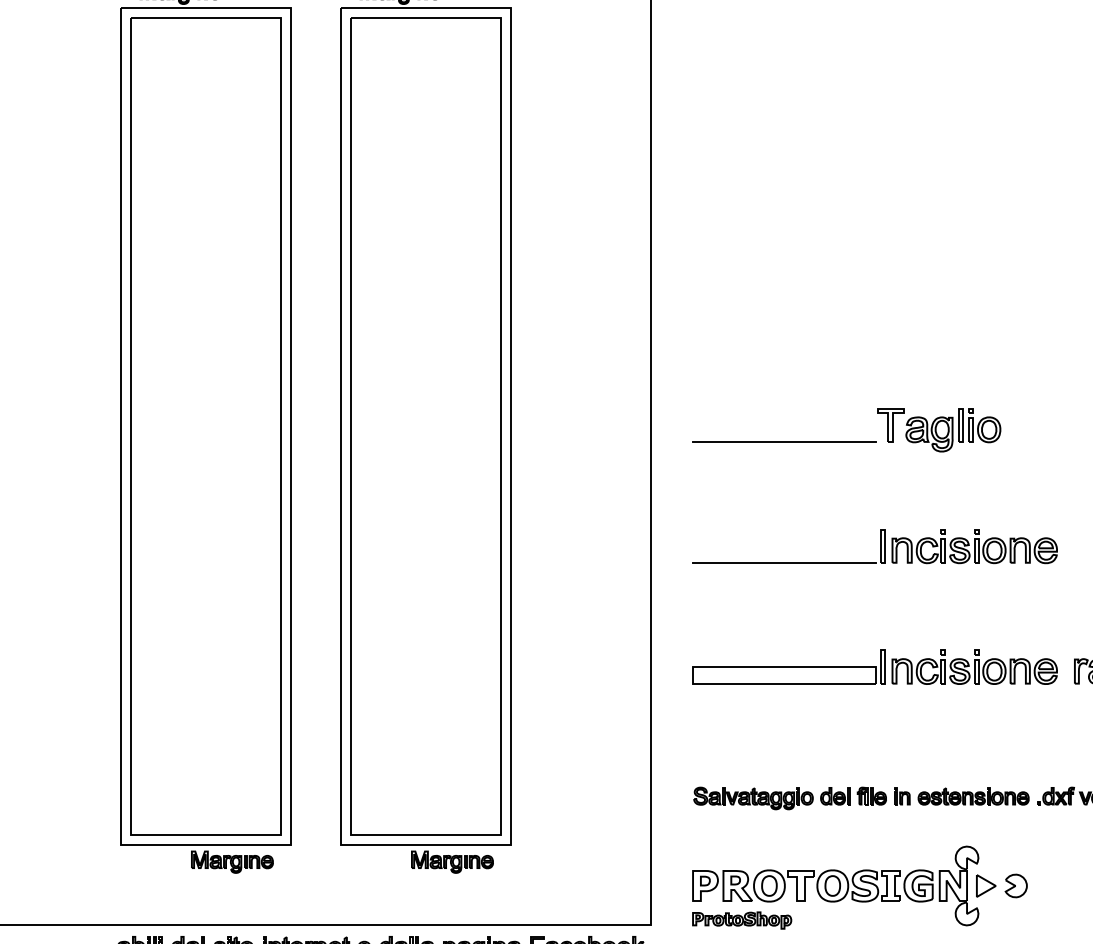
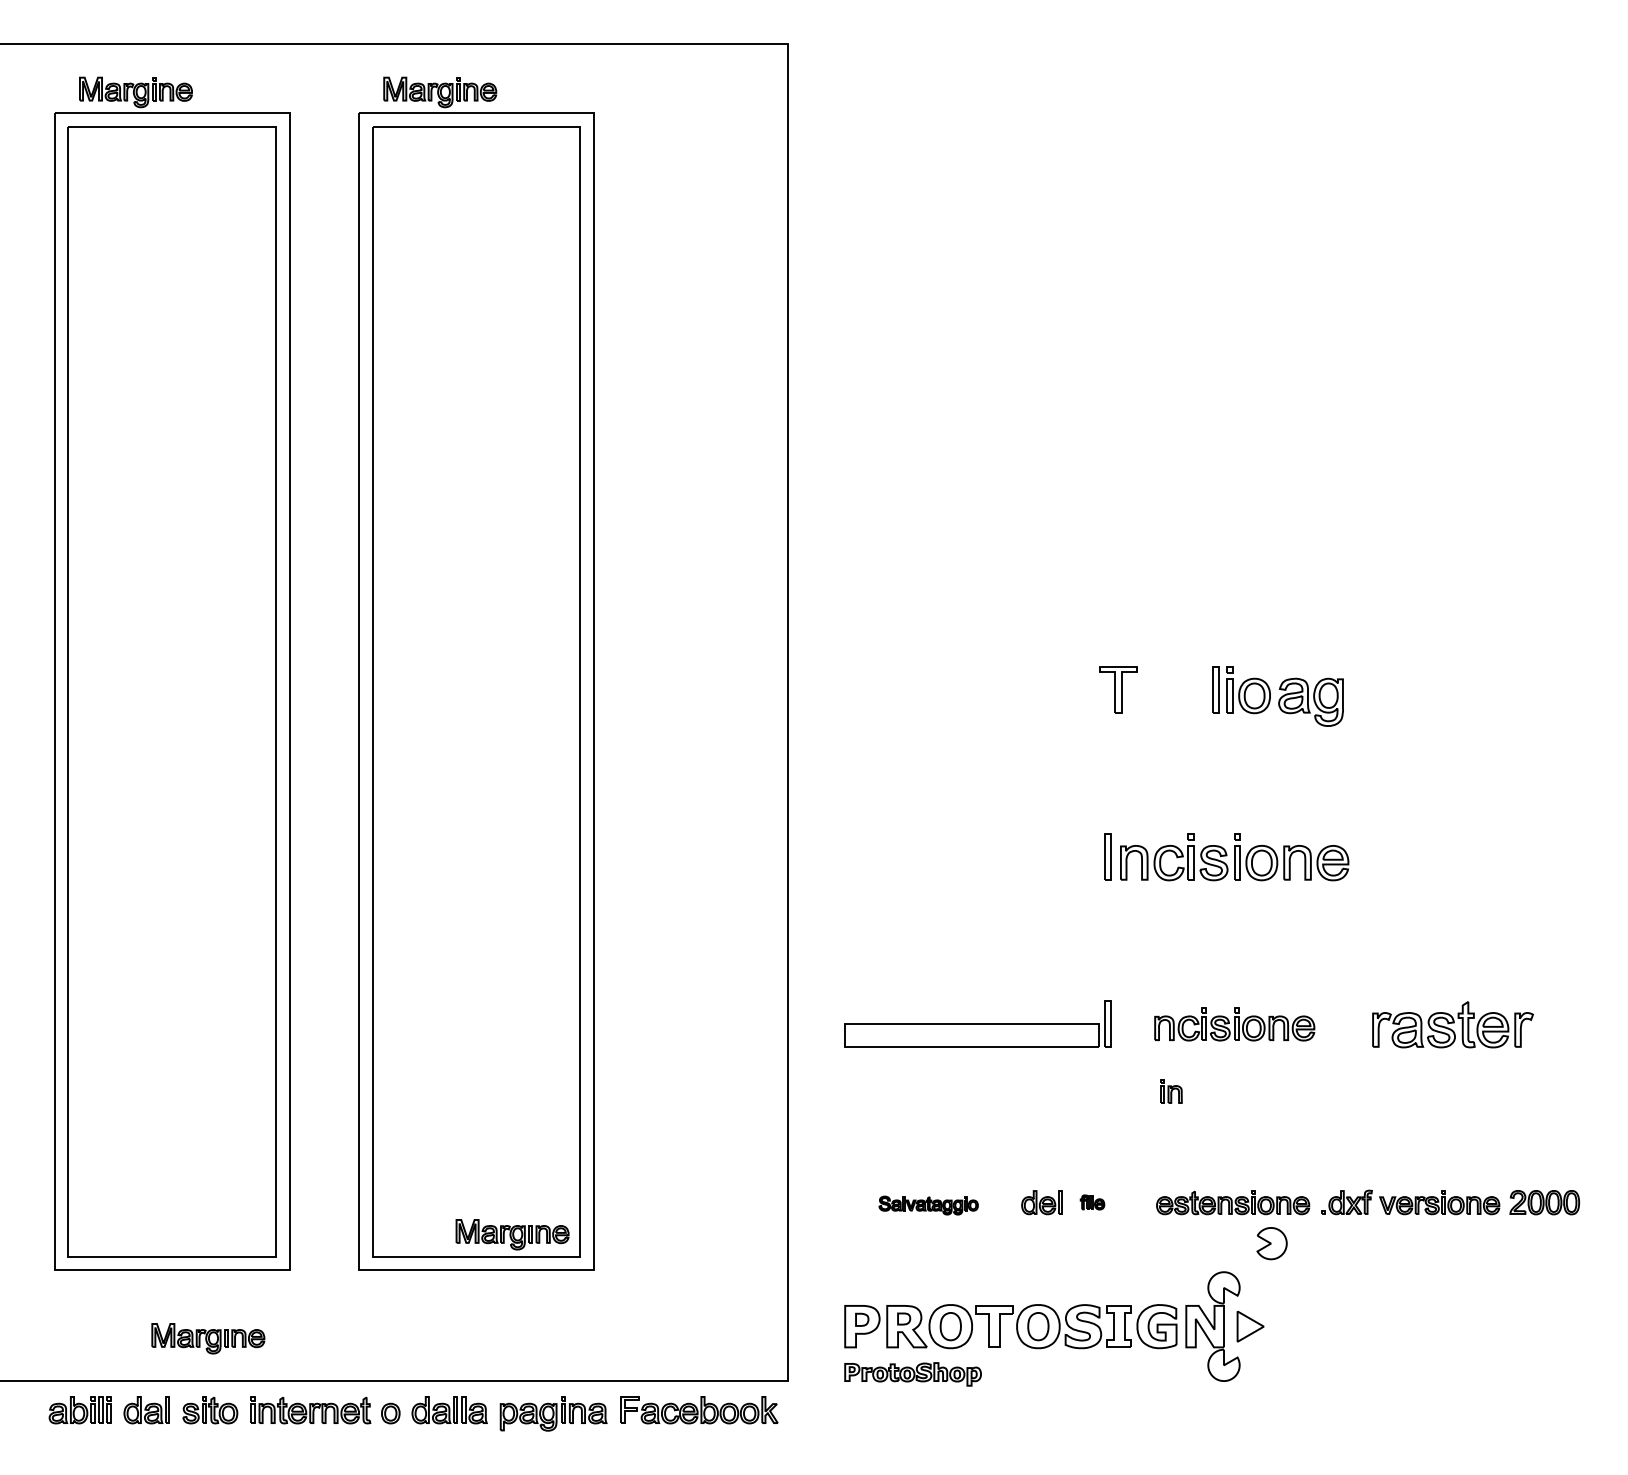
part: (929, 433) -> (1310, 701), moved
line: (784, 441) -> (971, 712), removed
line: (784, 562) -> (971, 879), removed
part: (974, 667) -> (1234, 1024), size x0.7
part: (871, 796) -> (1092, 1202), size x0.6
part: (902, 796) -> (1171, 1091), moved
part: (753, 798) -> (928, 1205), size x0.6
part: (232, 862) -> (208, 1338), moved
part: (452, 862) -> (512, 1234), moved
part: (1015, 885) -> (1271, 1243), moved

